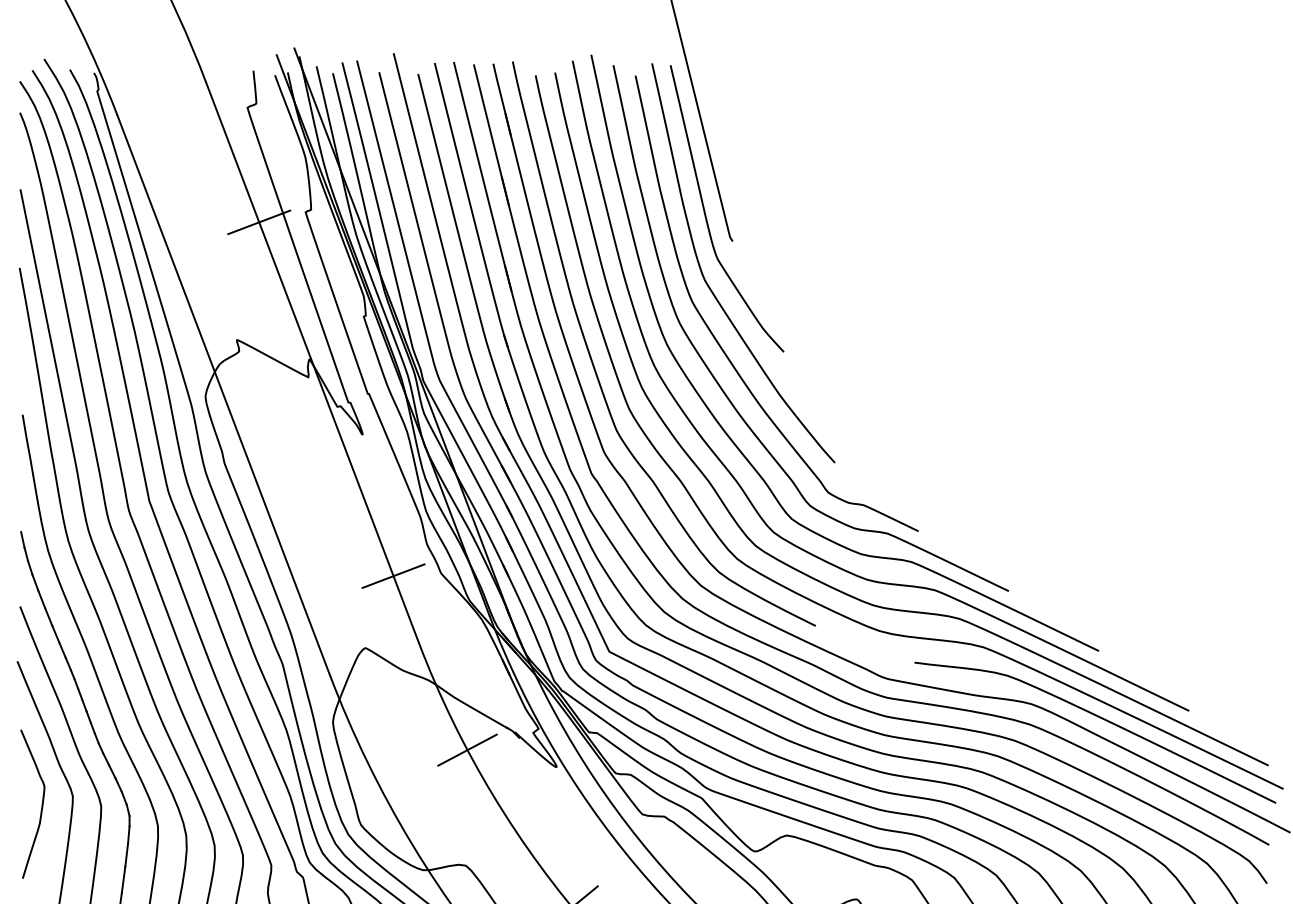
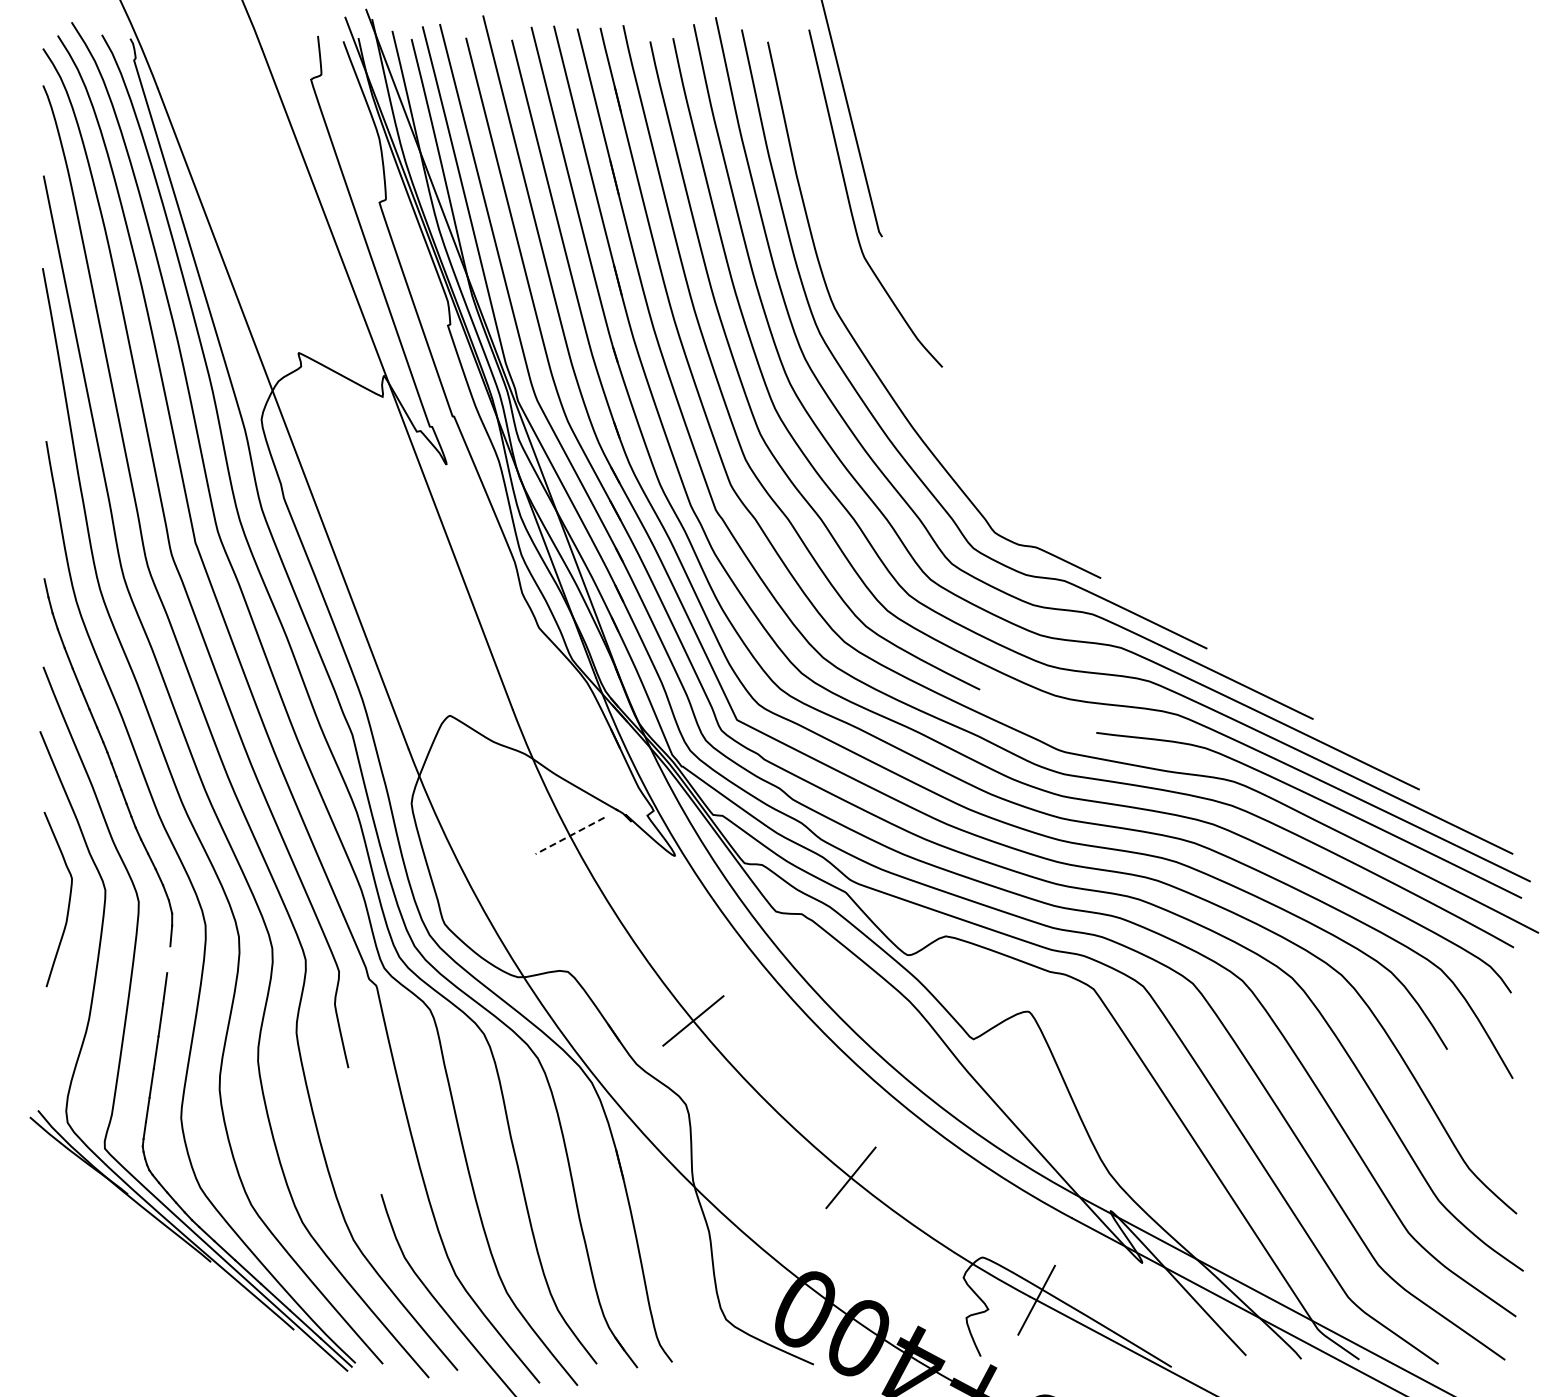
line: (258, 222) -> (324, 214), removed
curve: (707, 282) -> (852, 285), removed
line: (393, 575) -> (482, 630), removed
line: (467, 749) -> (570, 835), solid -> dashed
line: (126, 855) -> (168, 959), removed

